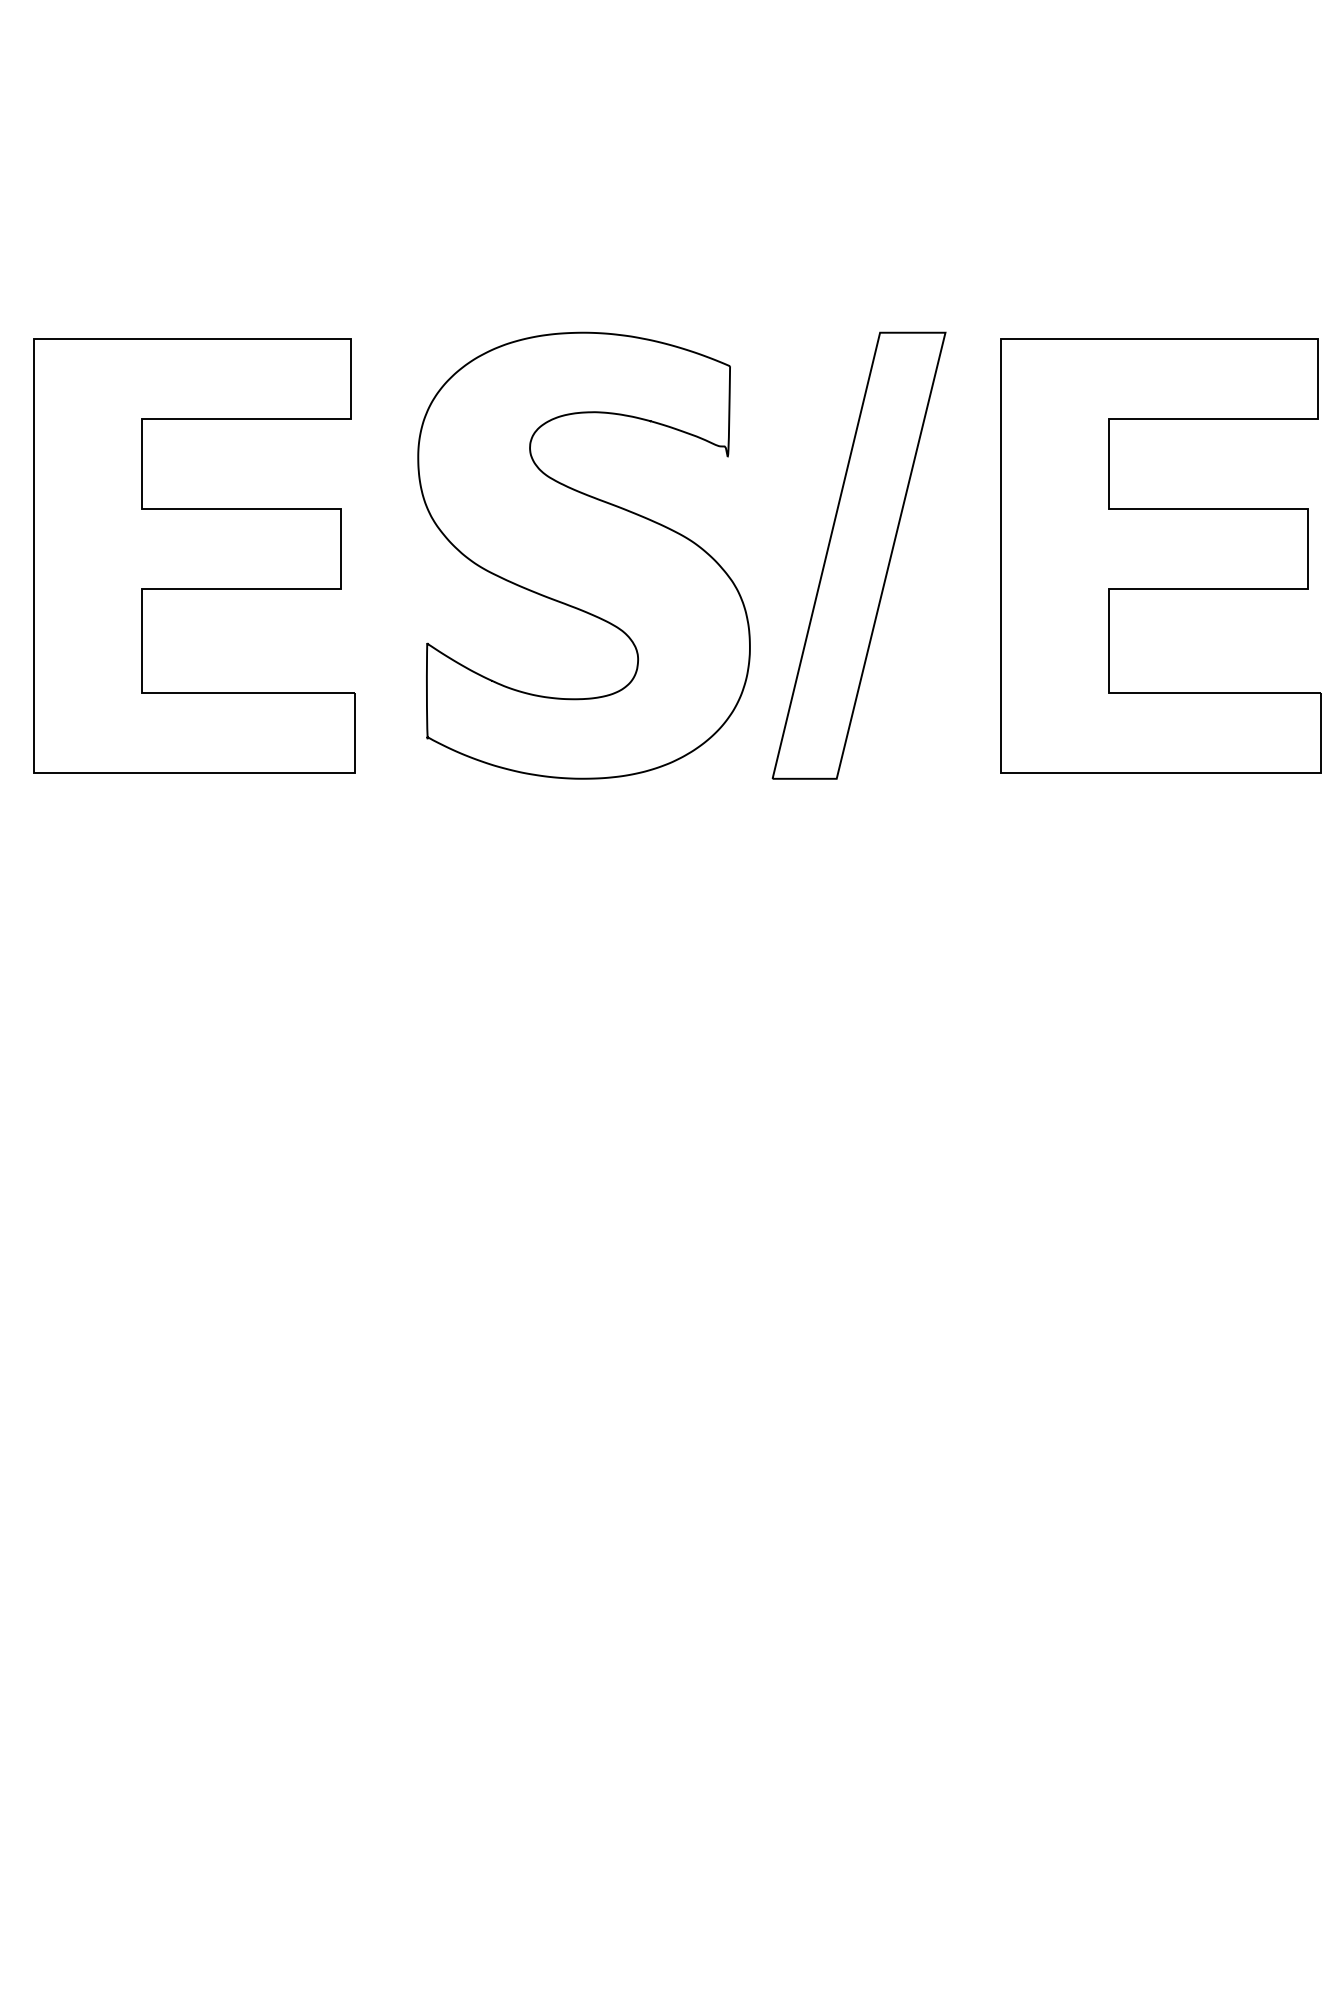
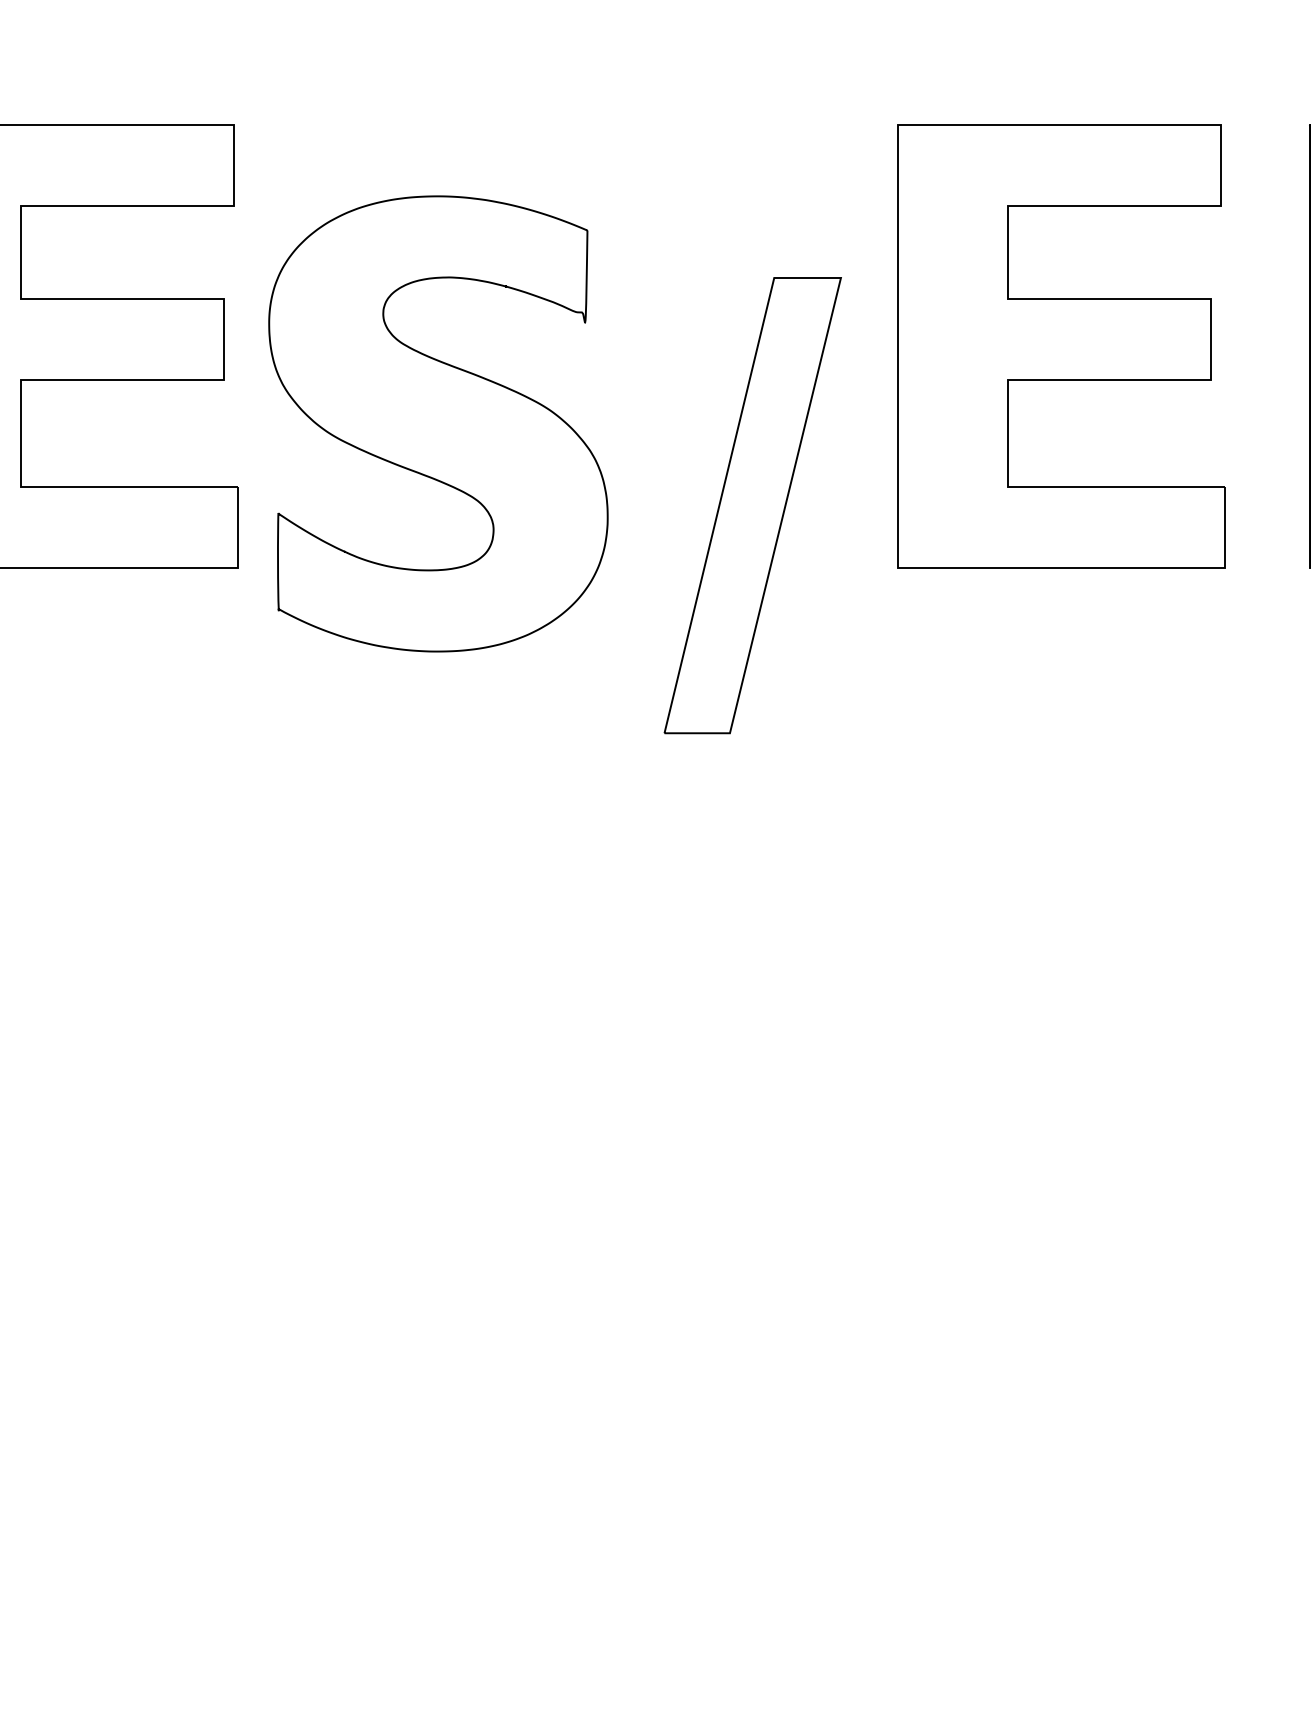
part: (583, 555) -> (437, 423), moved
part: (858, 555) -> (752, 505), moved

